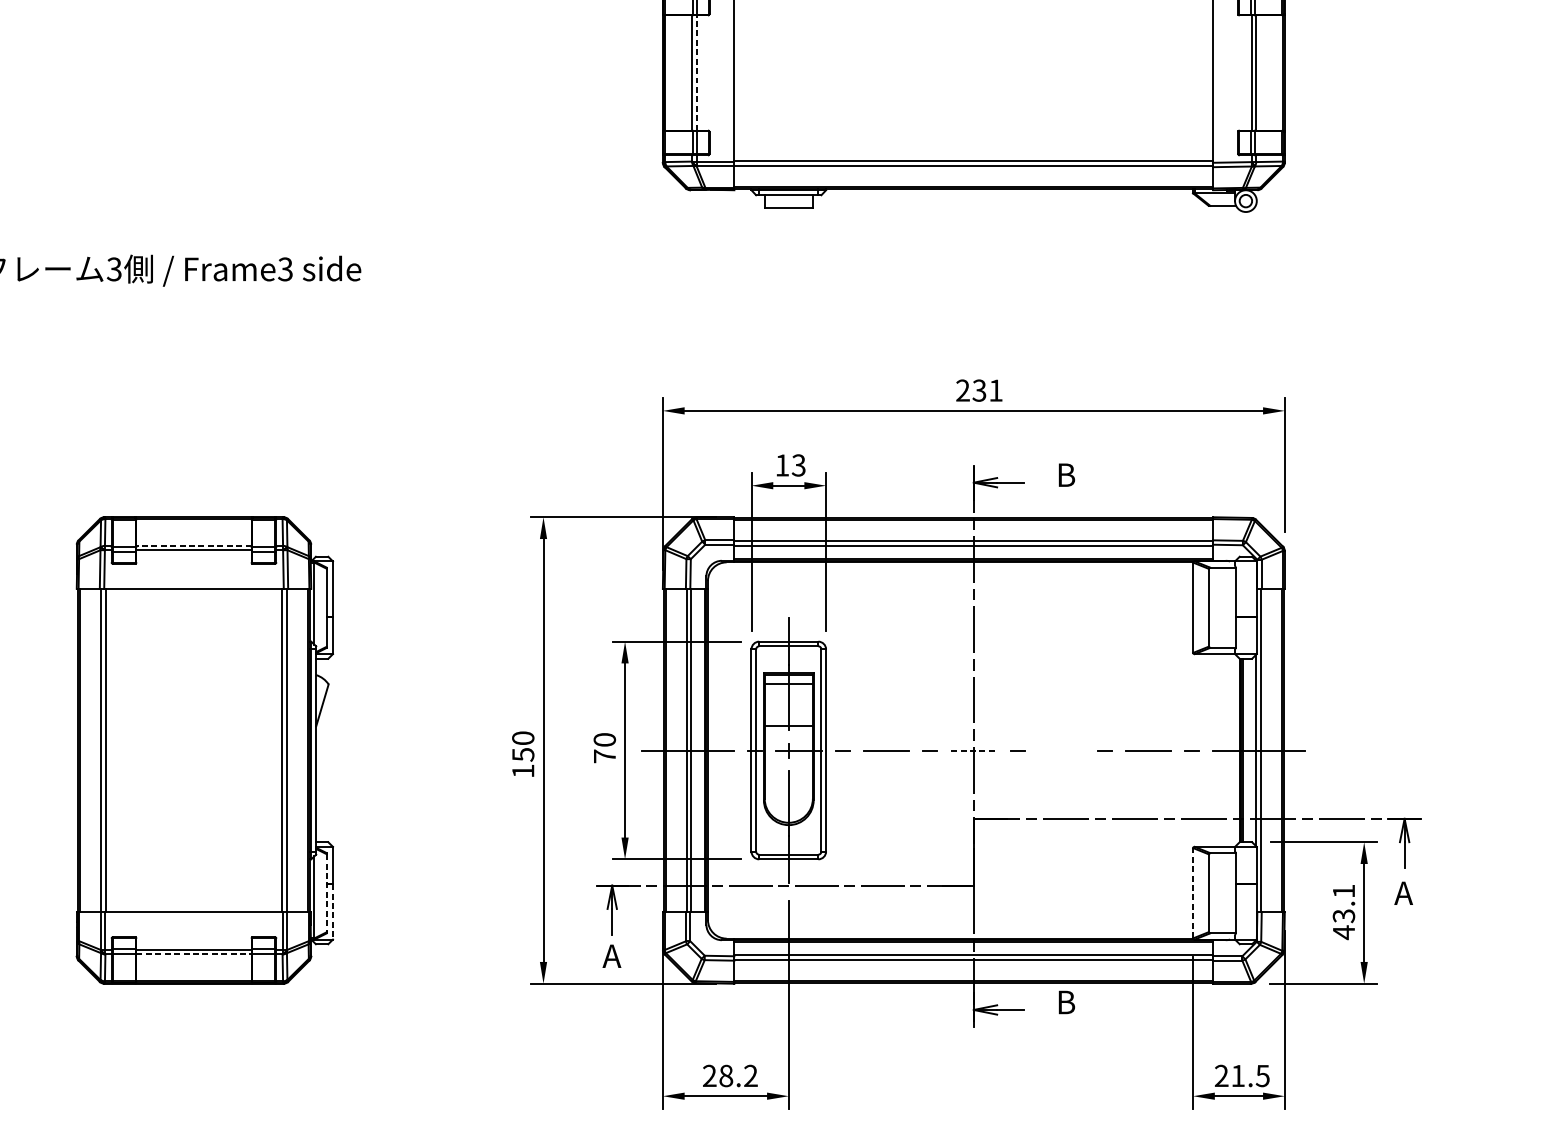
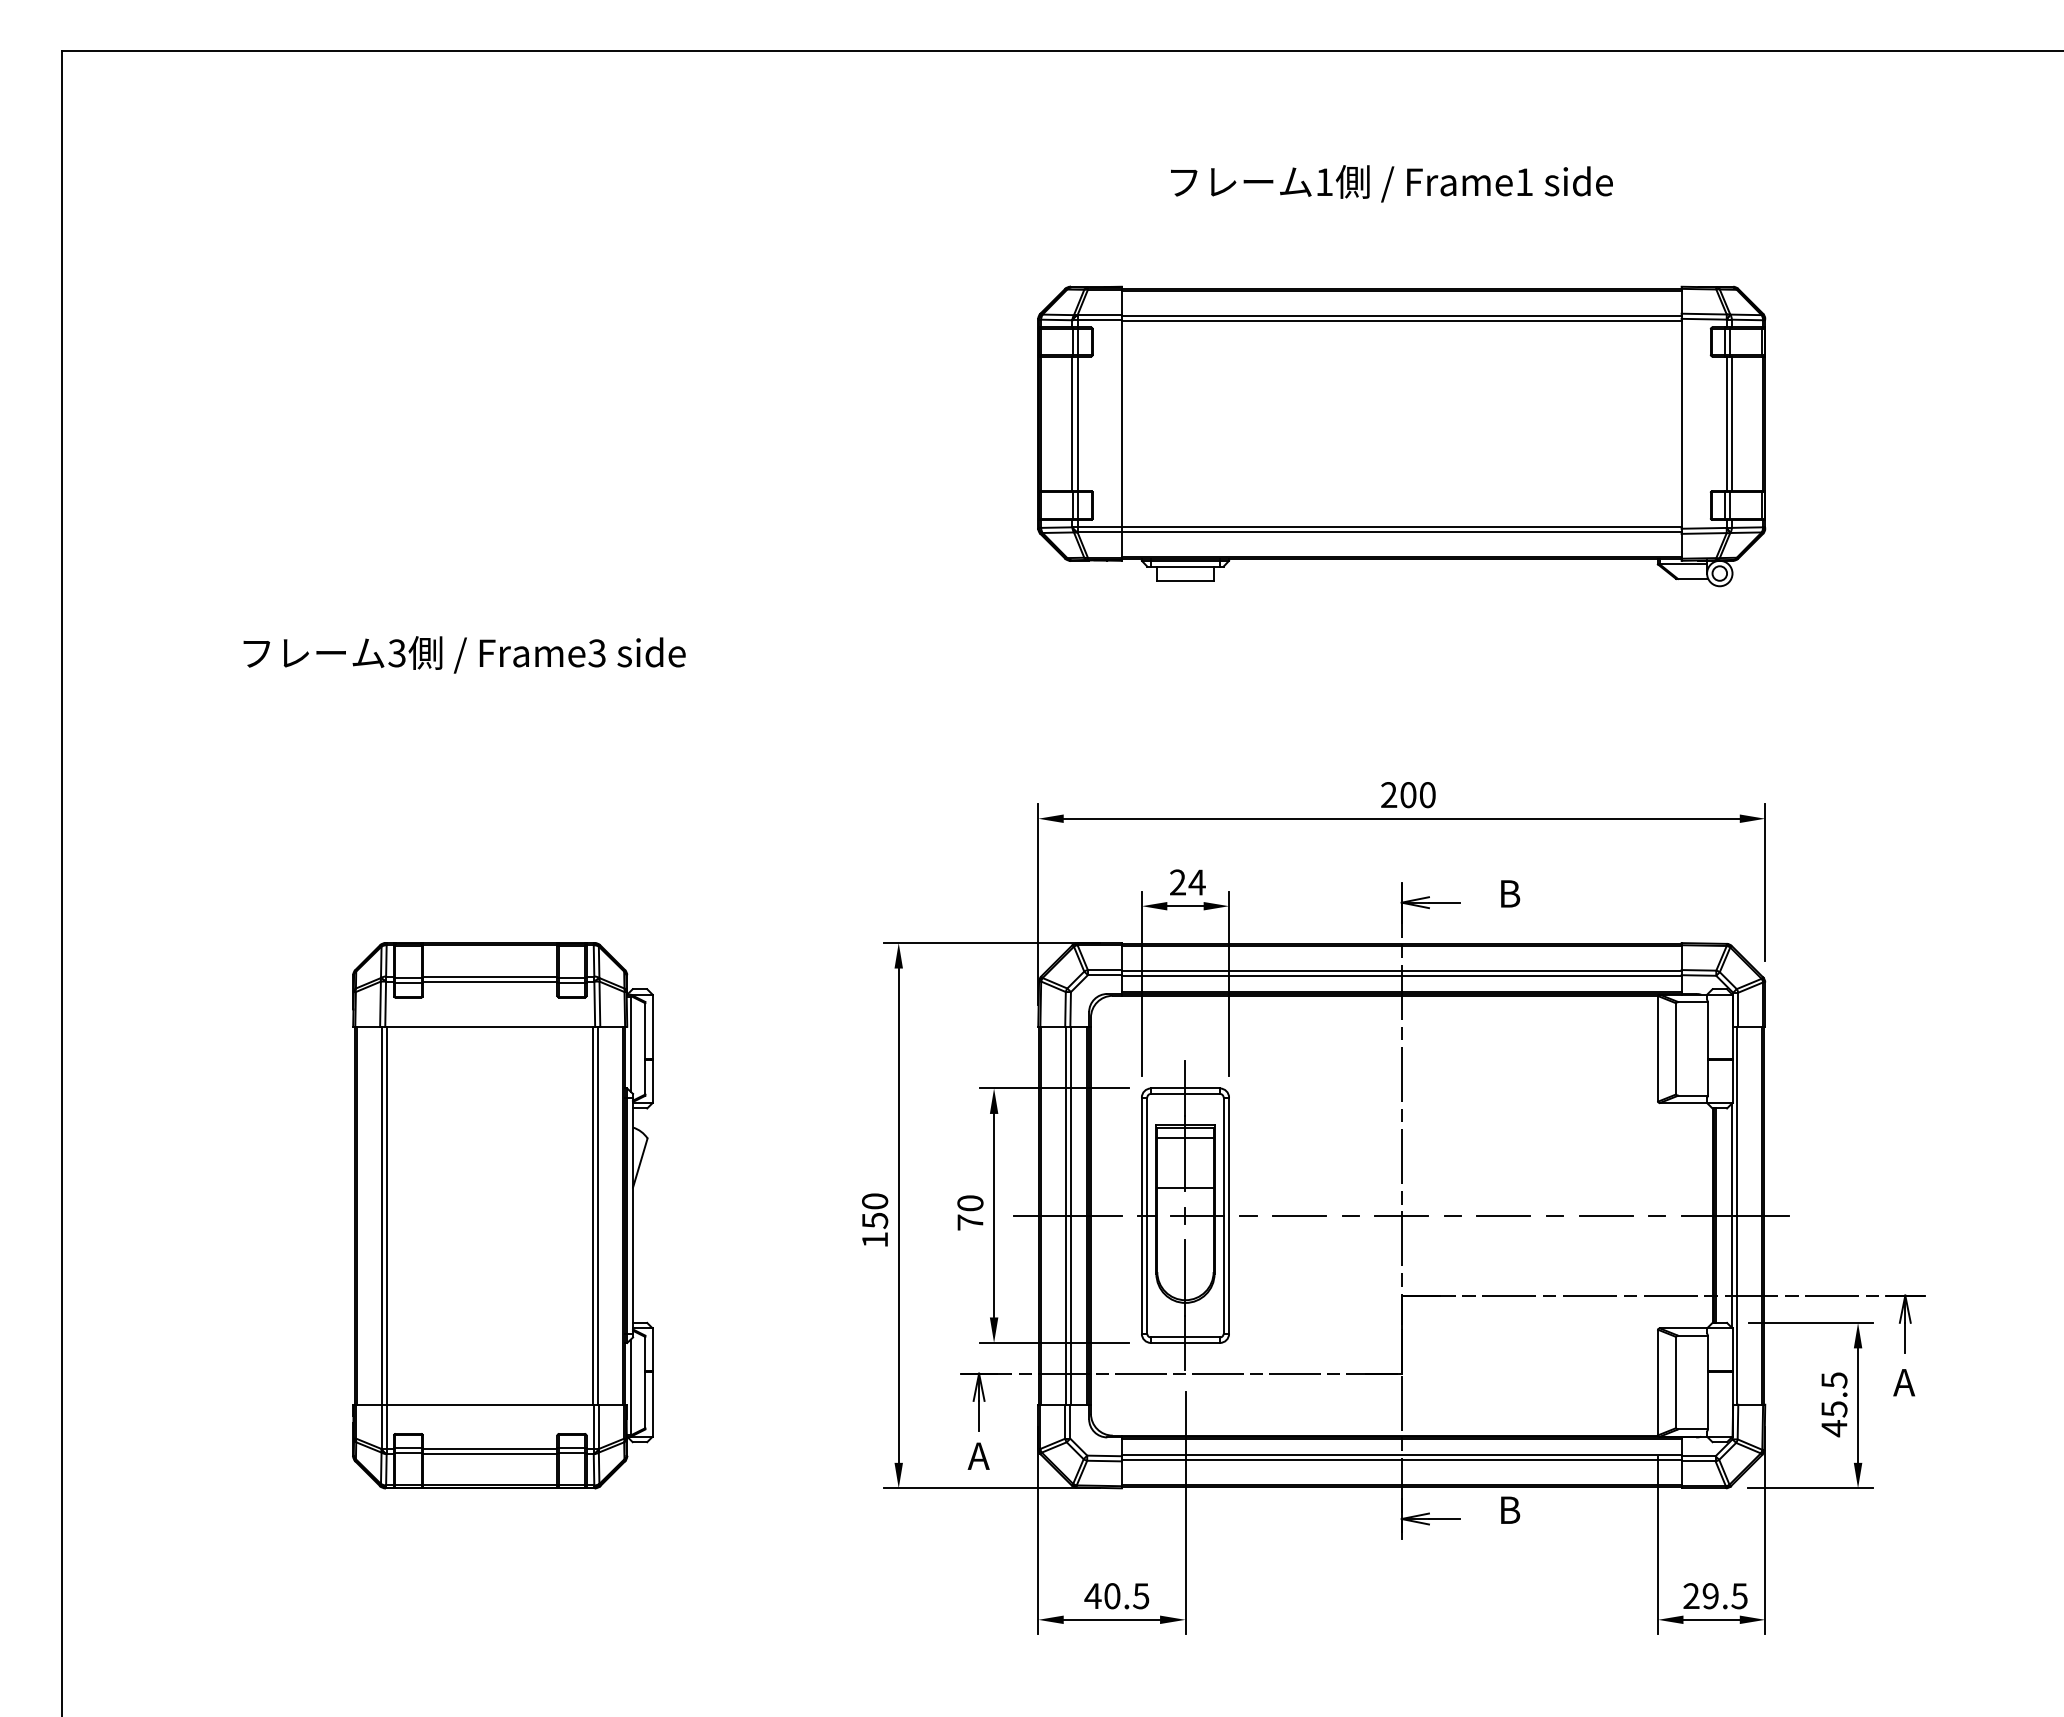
line: (696, 72) -> (1077, 423), dashed -> solid
text: (987, 391) -> (1417, 795), 231 -> 200
text: (790, 465) -> (1187, 882), 13 -> 24
line: (193, 545) -> (489, 976), dashed -> solid
line: (973, 750) -> (1401, 1215), dashed -> solid
line: (1060, 750) -> (1503, 1215), added
line: (326, 893) -> (645, 1382), dashed -> solid
line: (1193, 893) -> (1658, 1382), dashed -> solid
text: (1344, 903) -> (1834, 1394), 43.1 -> 45.5
line: (332, 912) -> (652, 1404), dashed -> solid
line: (194, 954) -> (490, 1454), dashed -> solid
text: (729, 1076) -> (1116, 1596), 28.2 -> 40.5
text: (1237, 1076) -> (1710, 1596), 21.5 -> 29.5

